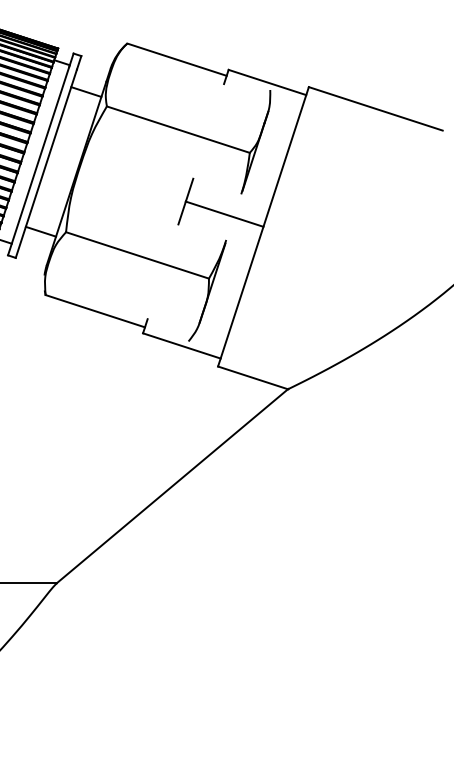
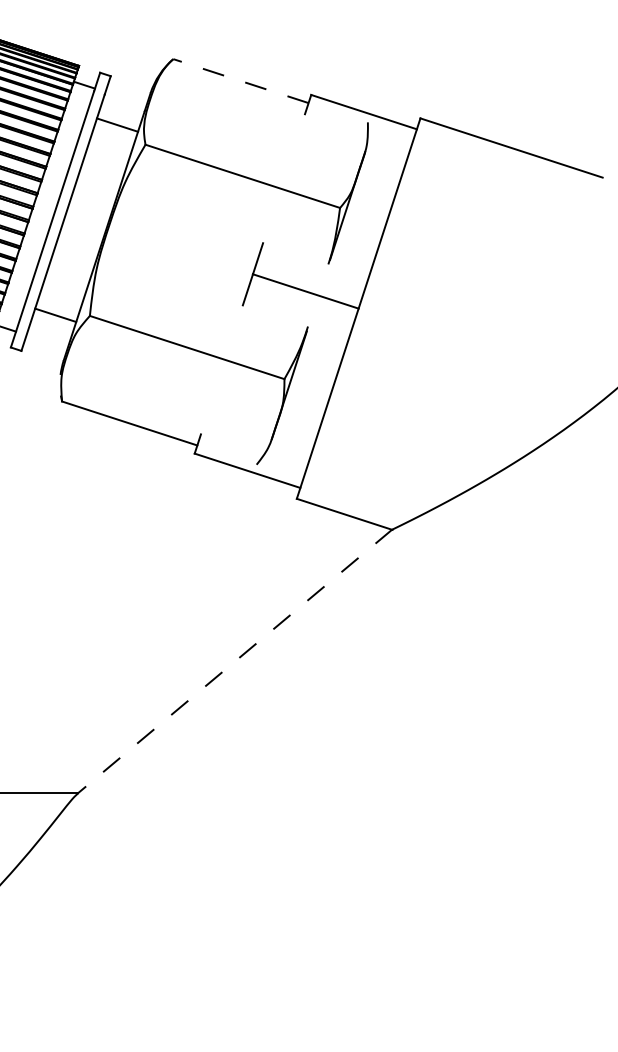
line: (176, 59) -> (240, 80), solid -> dashed
line: (172, 486) -> (234, 662), solid -> dashed

